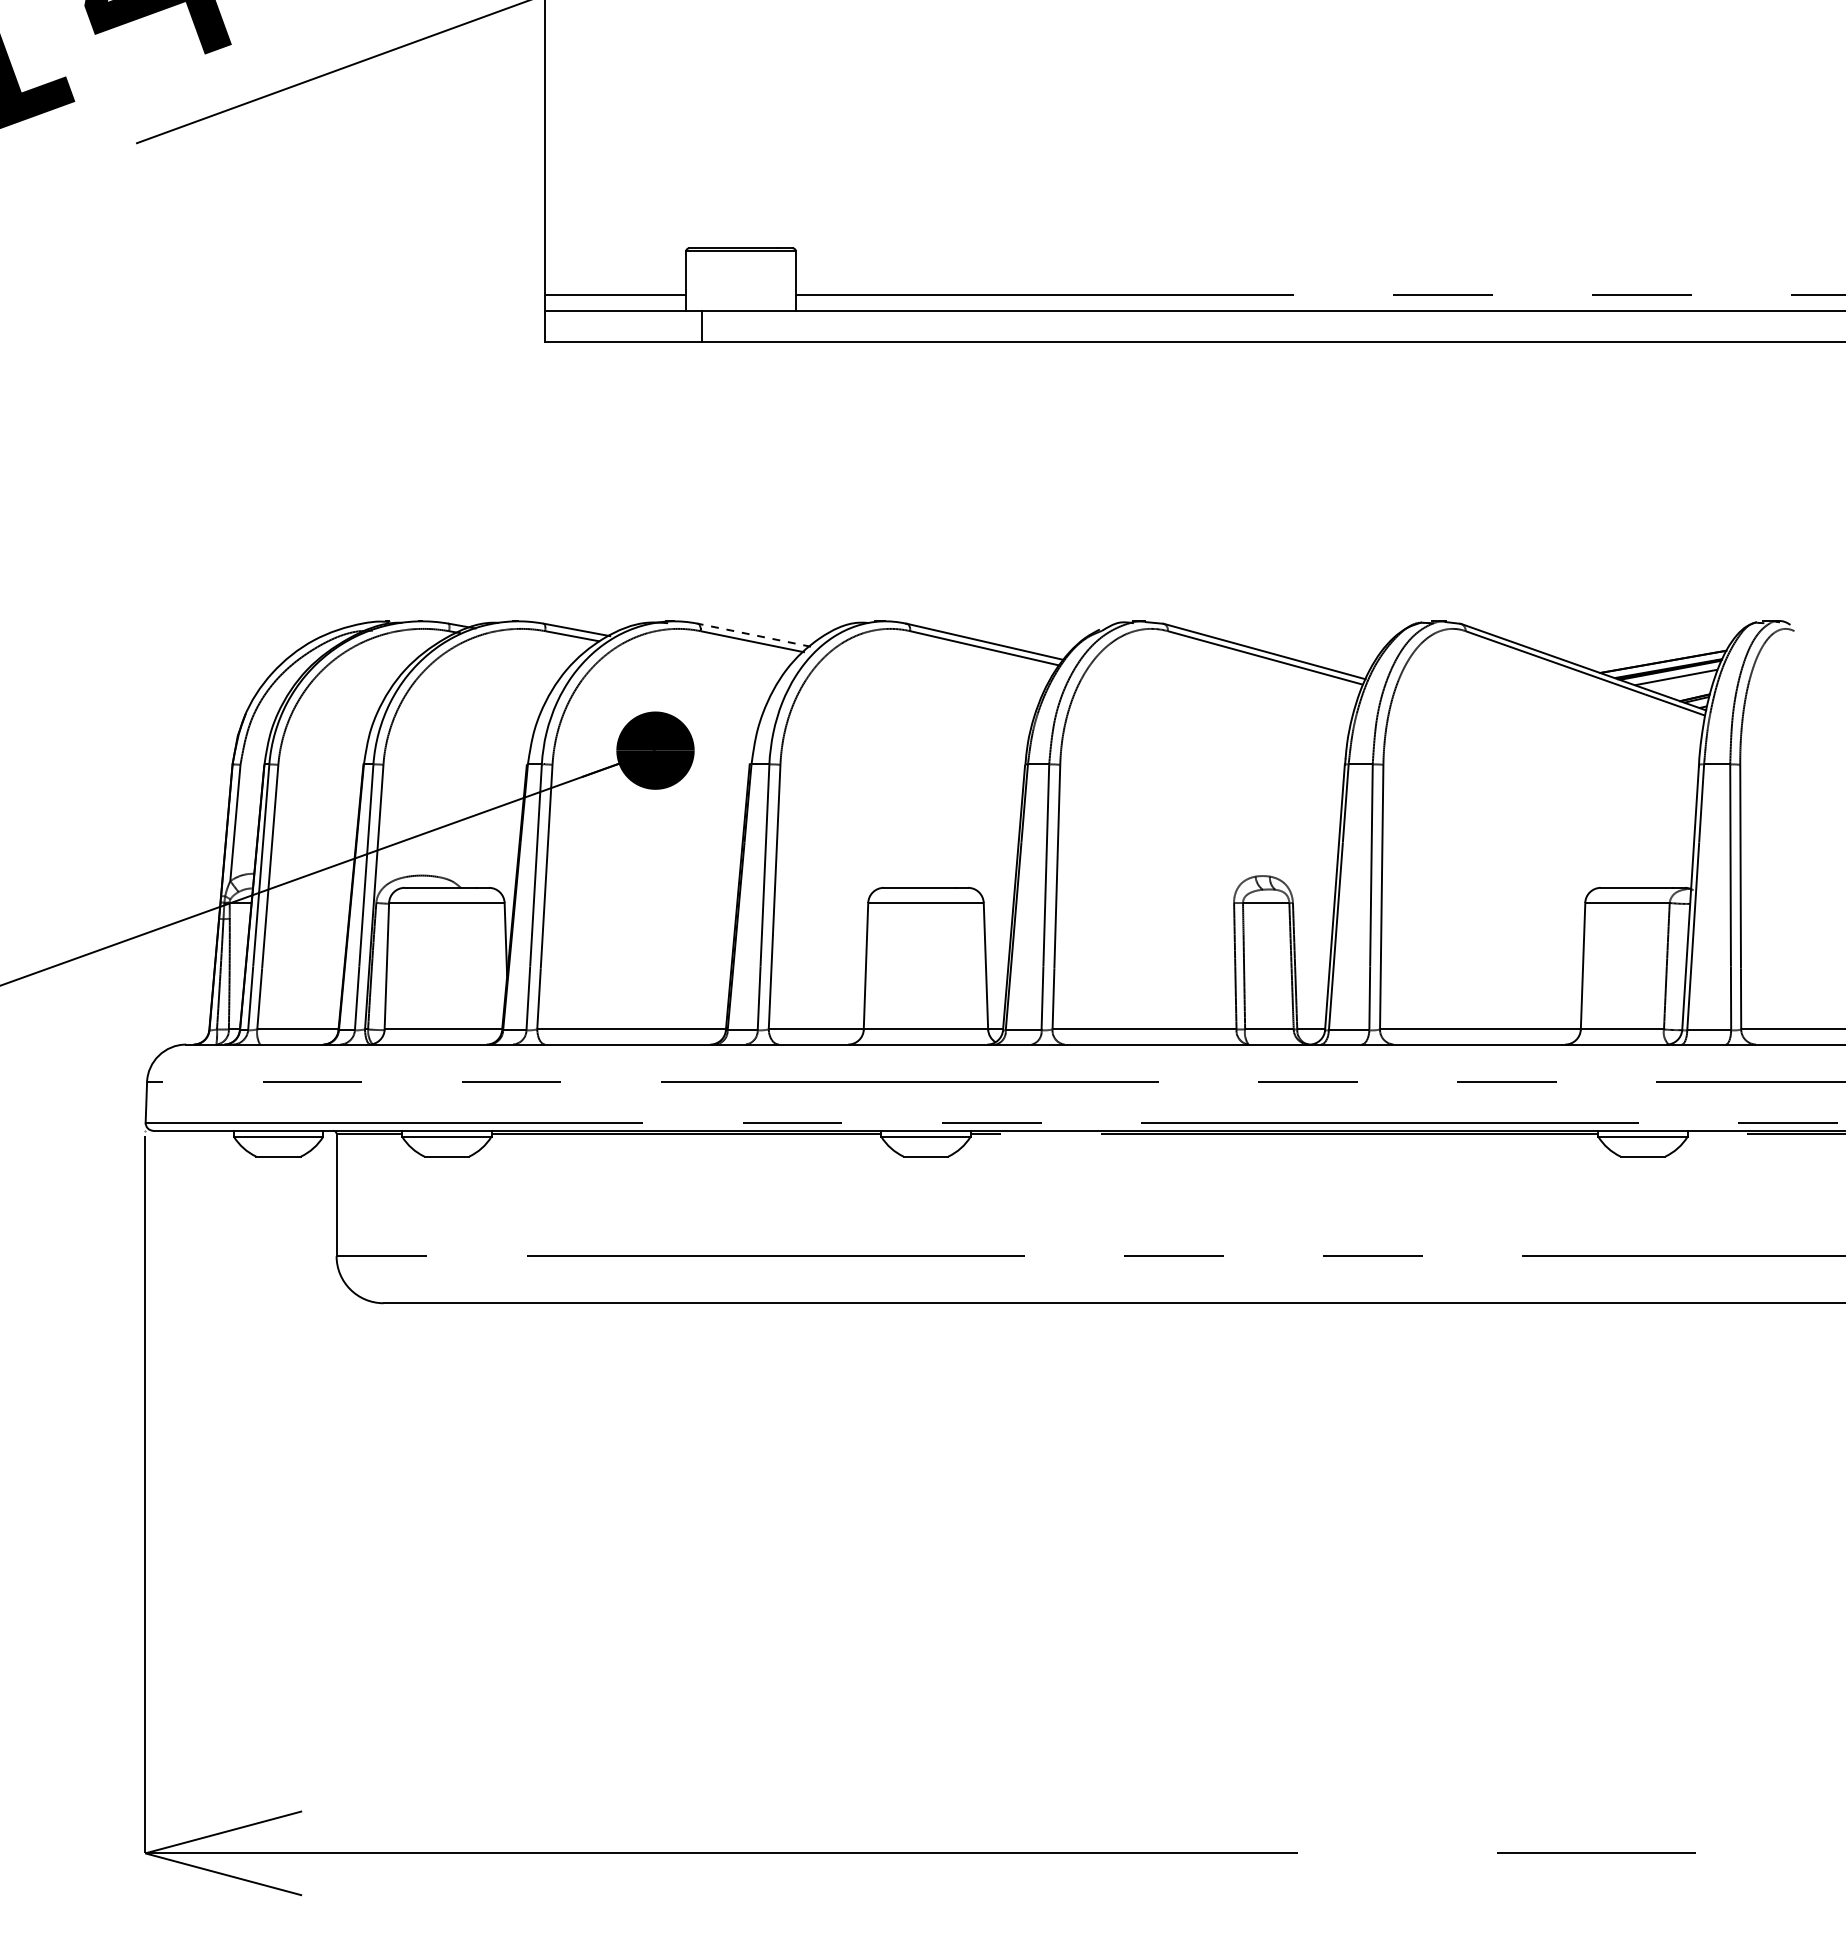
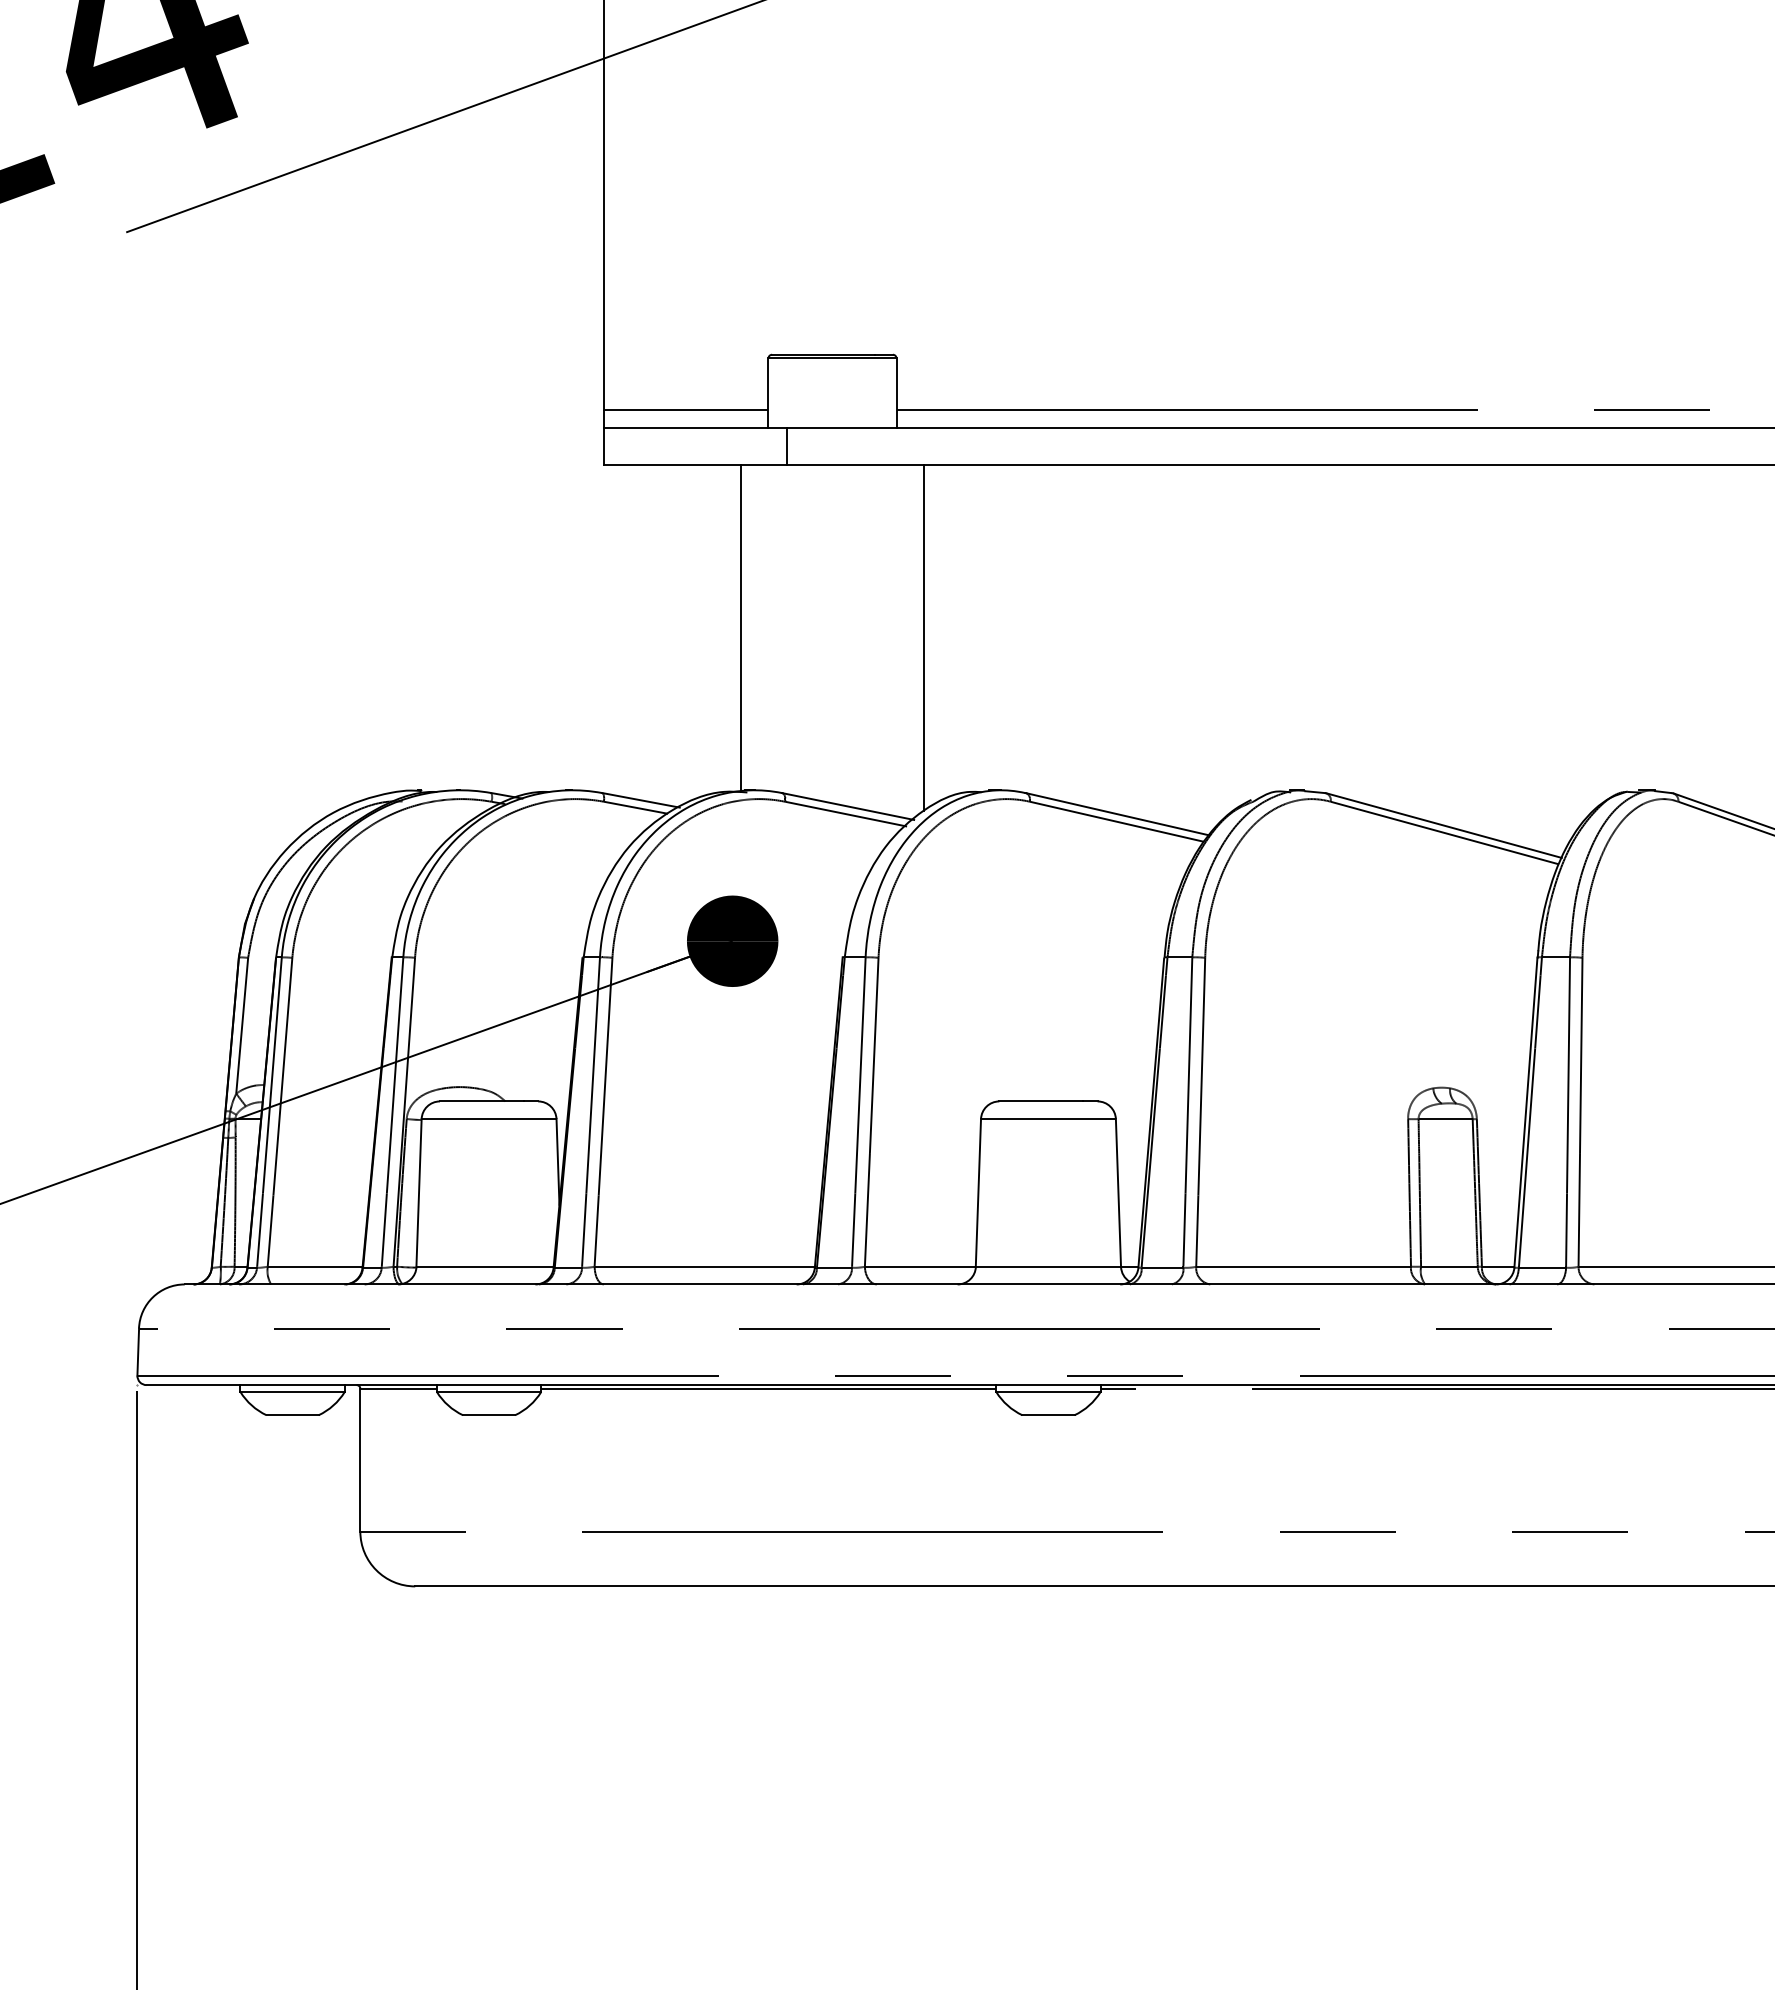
line: (662, 482) -> (740, 628), added
line: (819, 490) -> (924, 637), added
line: (754, 635) -> (848, 806), dashed -> solid

